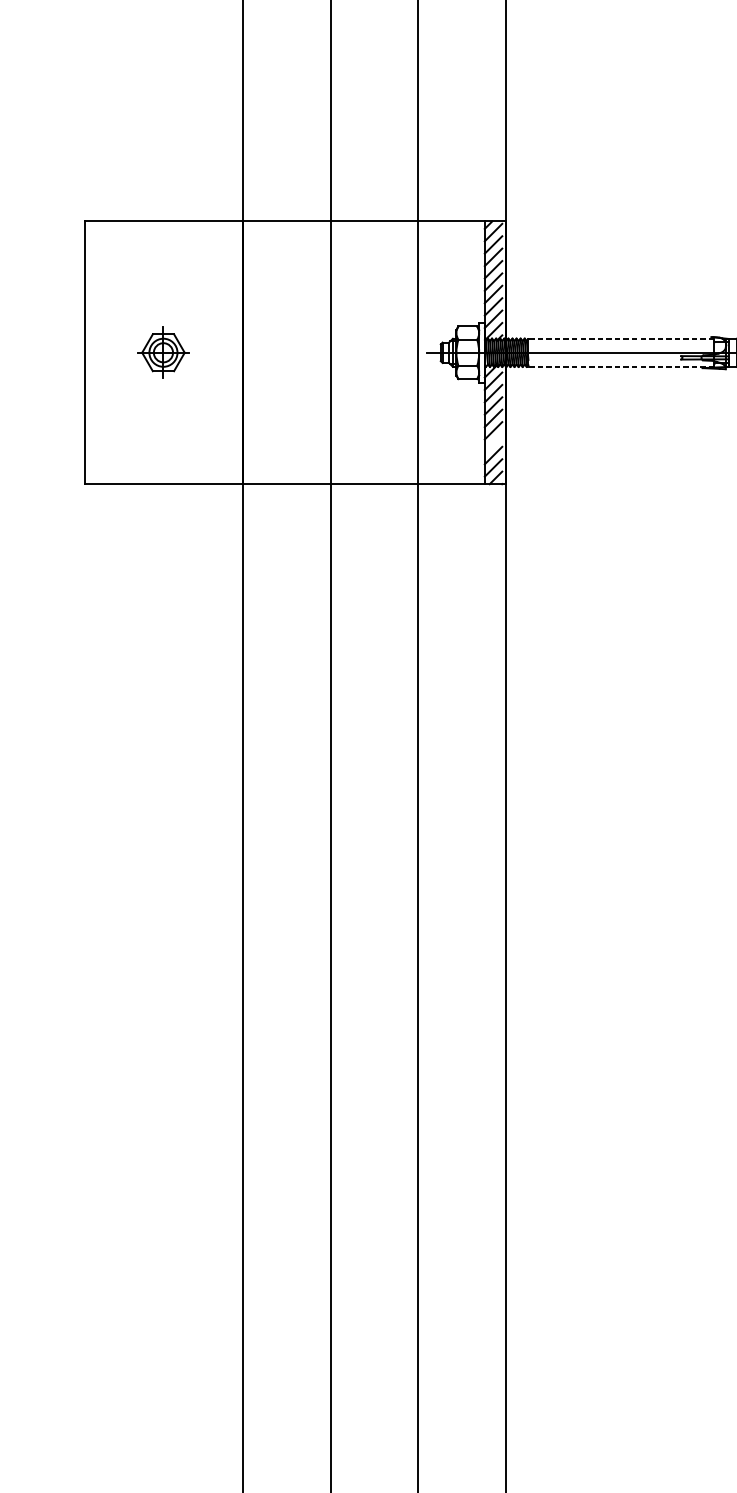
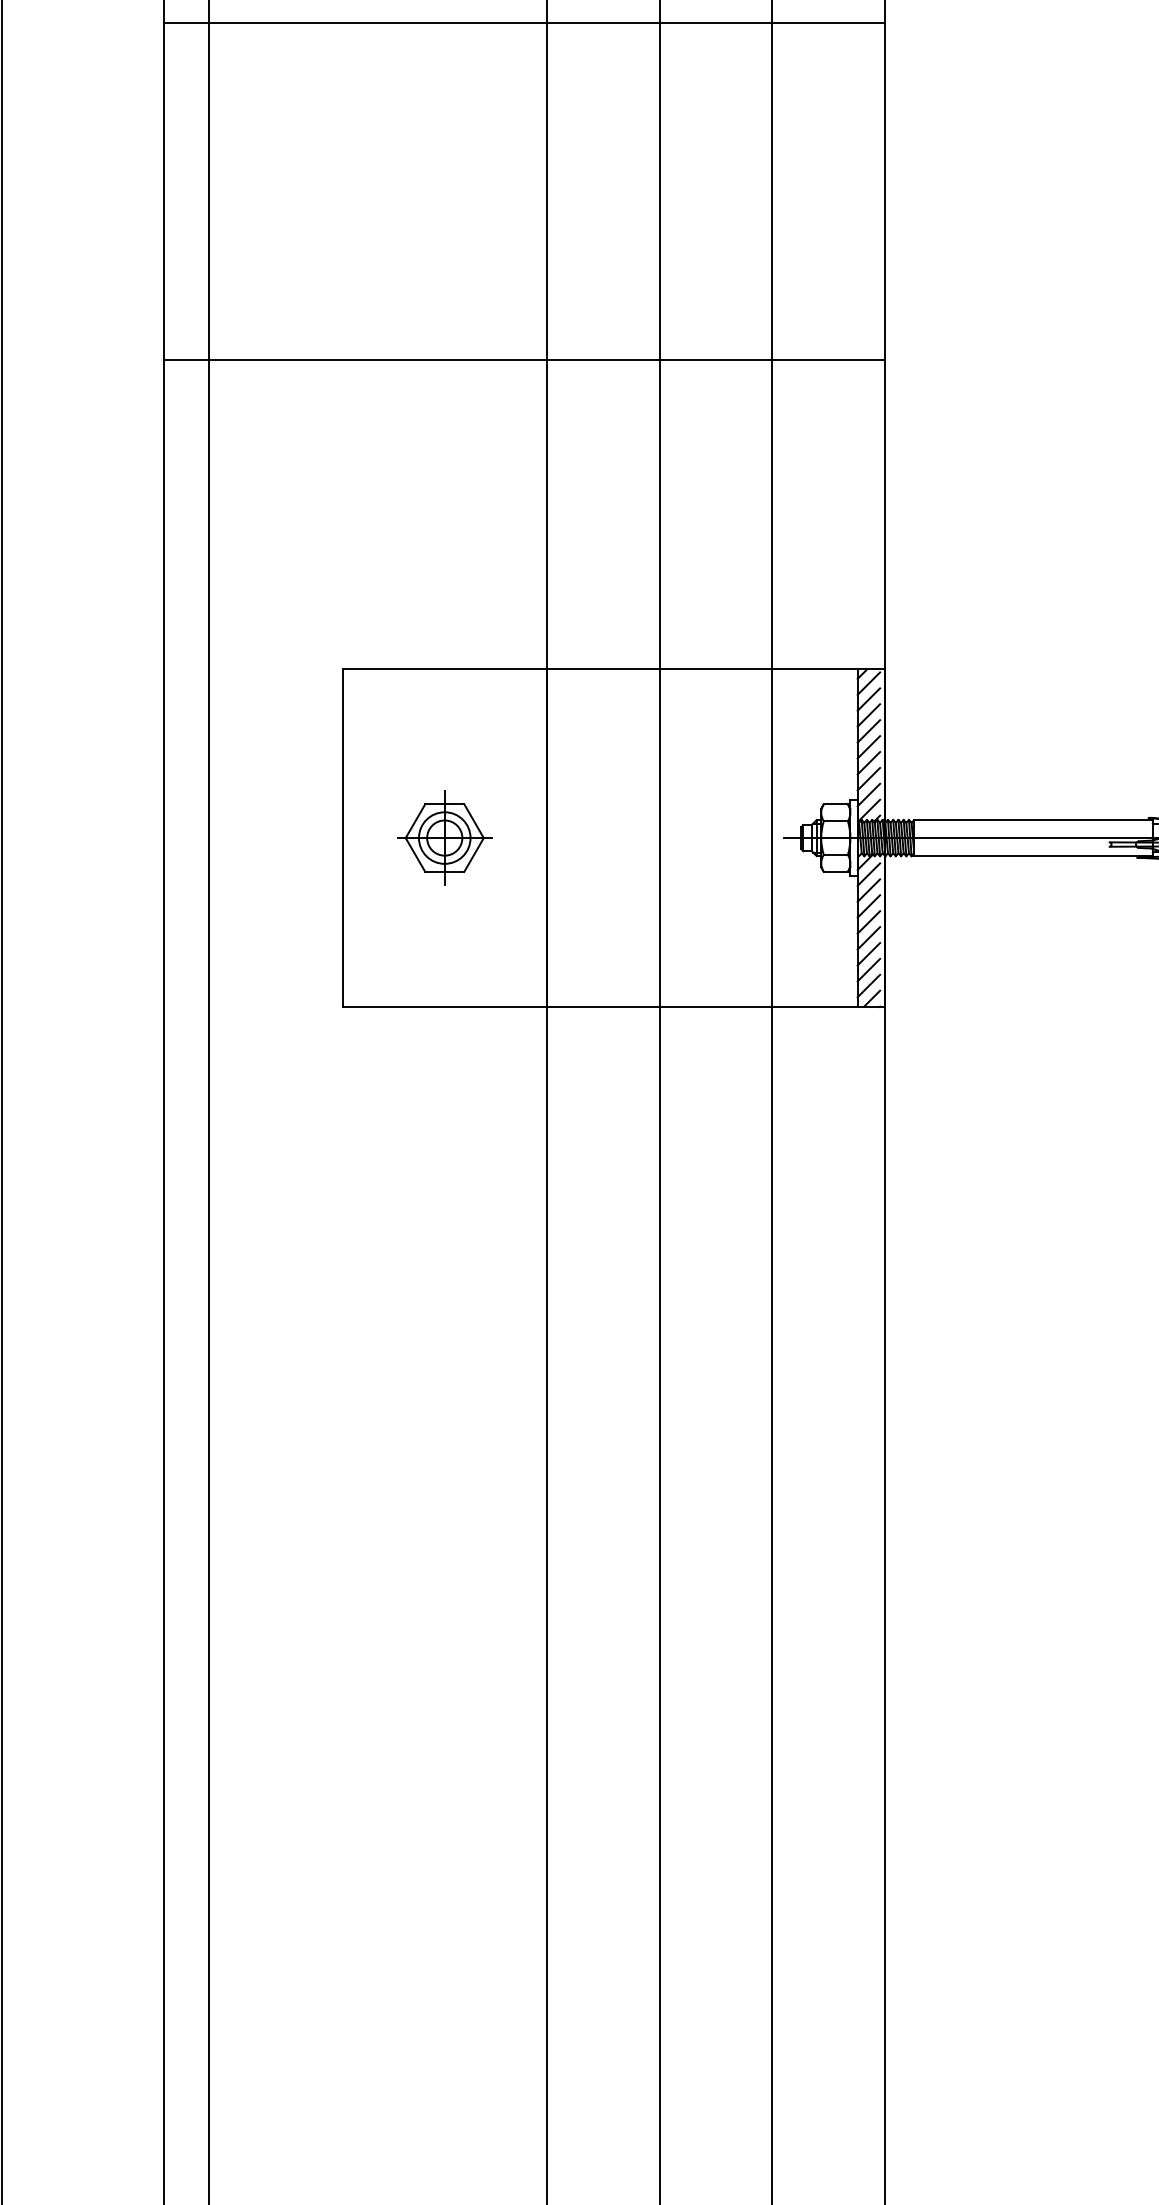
line: (620, 339) -> (1032, 820), dashed -> solid
part: (163, 352) -> (444, 837), size x1.43
line: (620, 367) -> (1032, 856), dashed -> solid
line: (493, 443) -> (868, 954), added

